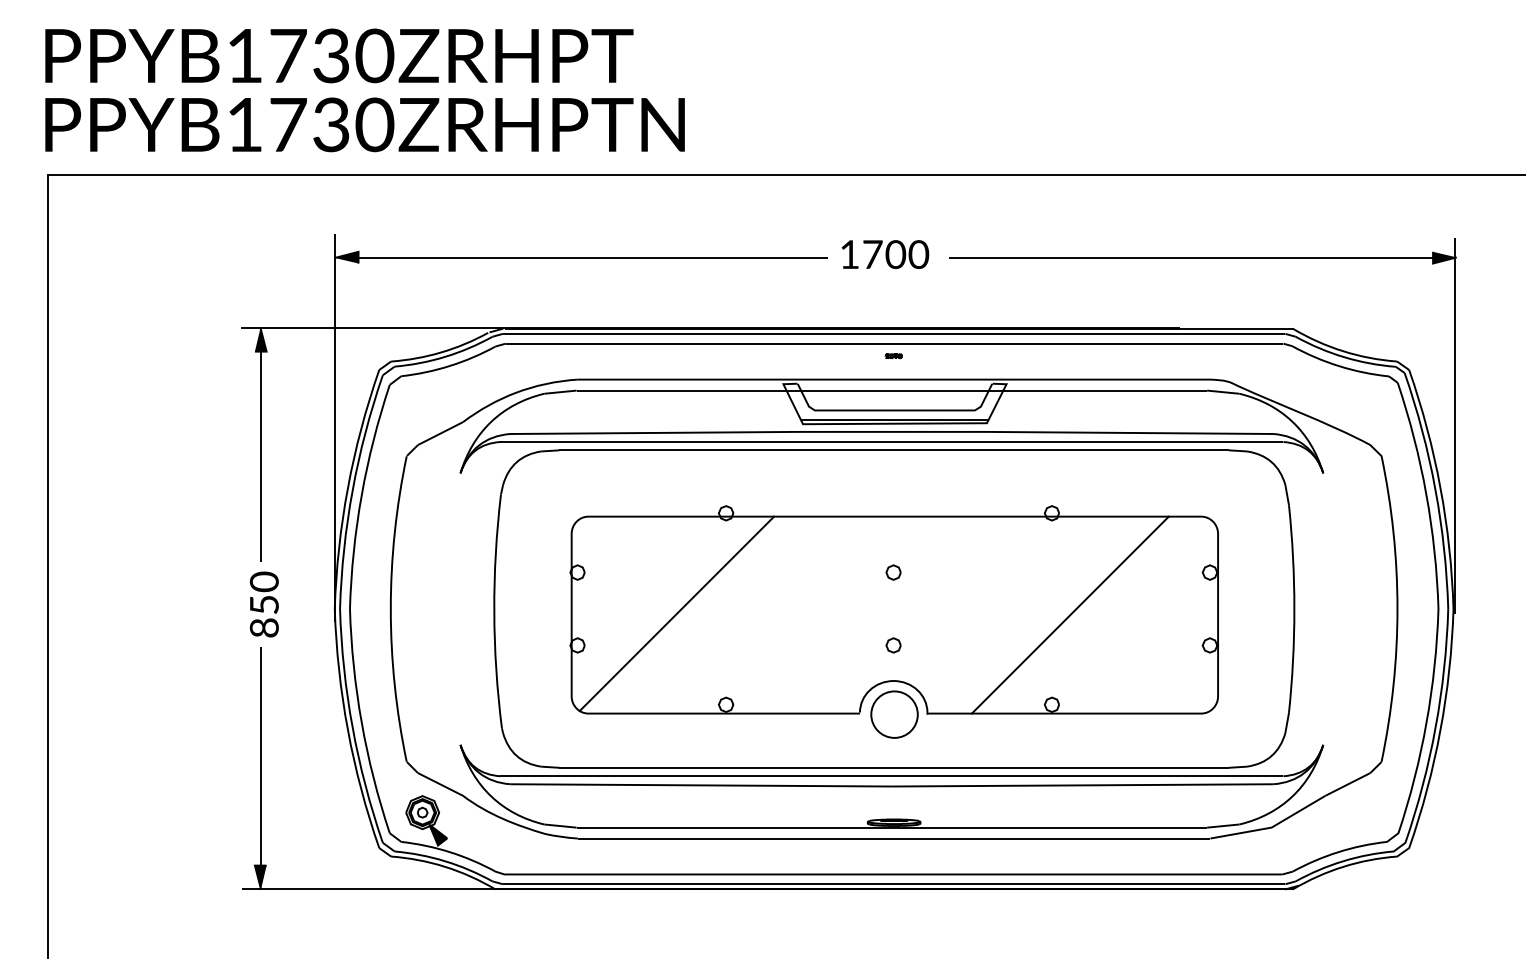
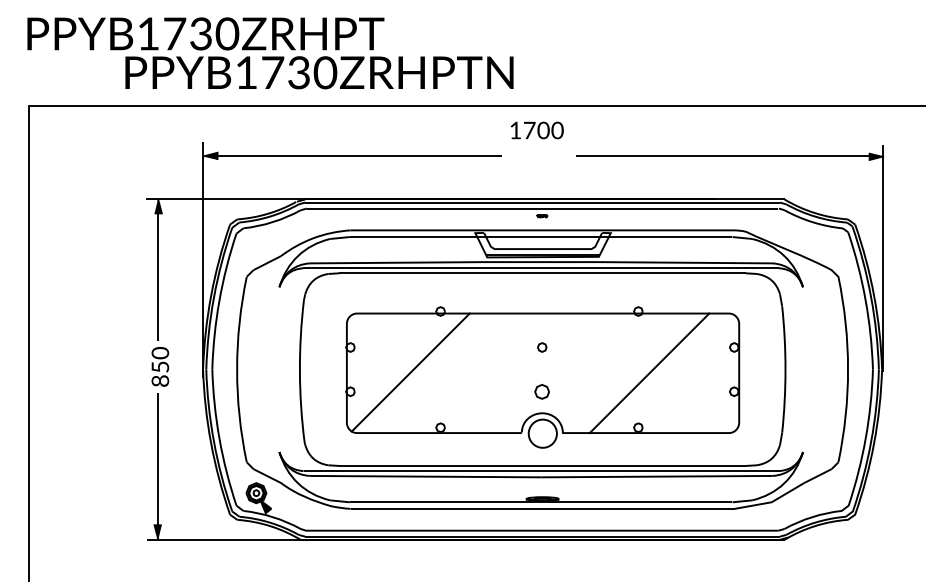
text: (365, 124) -> (319, 72), moved
text: (884, 254) -> (536, 130), moved
part: (893, 645) -> (542, 391), size x1.6

